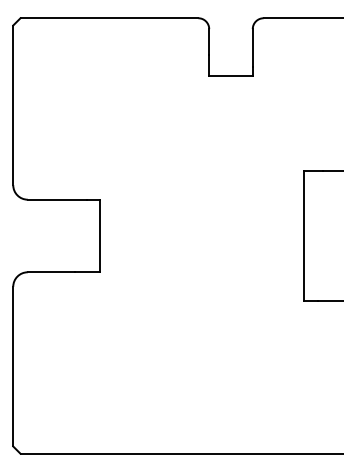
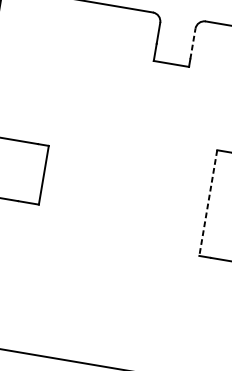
line: (252, 48) -> (192, 44), solid -> dashed
line: (303, 236) -> (208, 203), solid -> dashed

